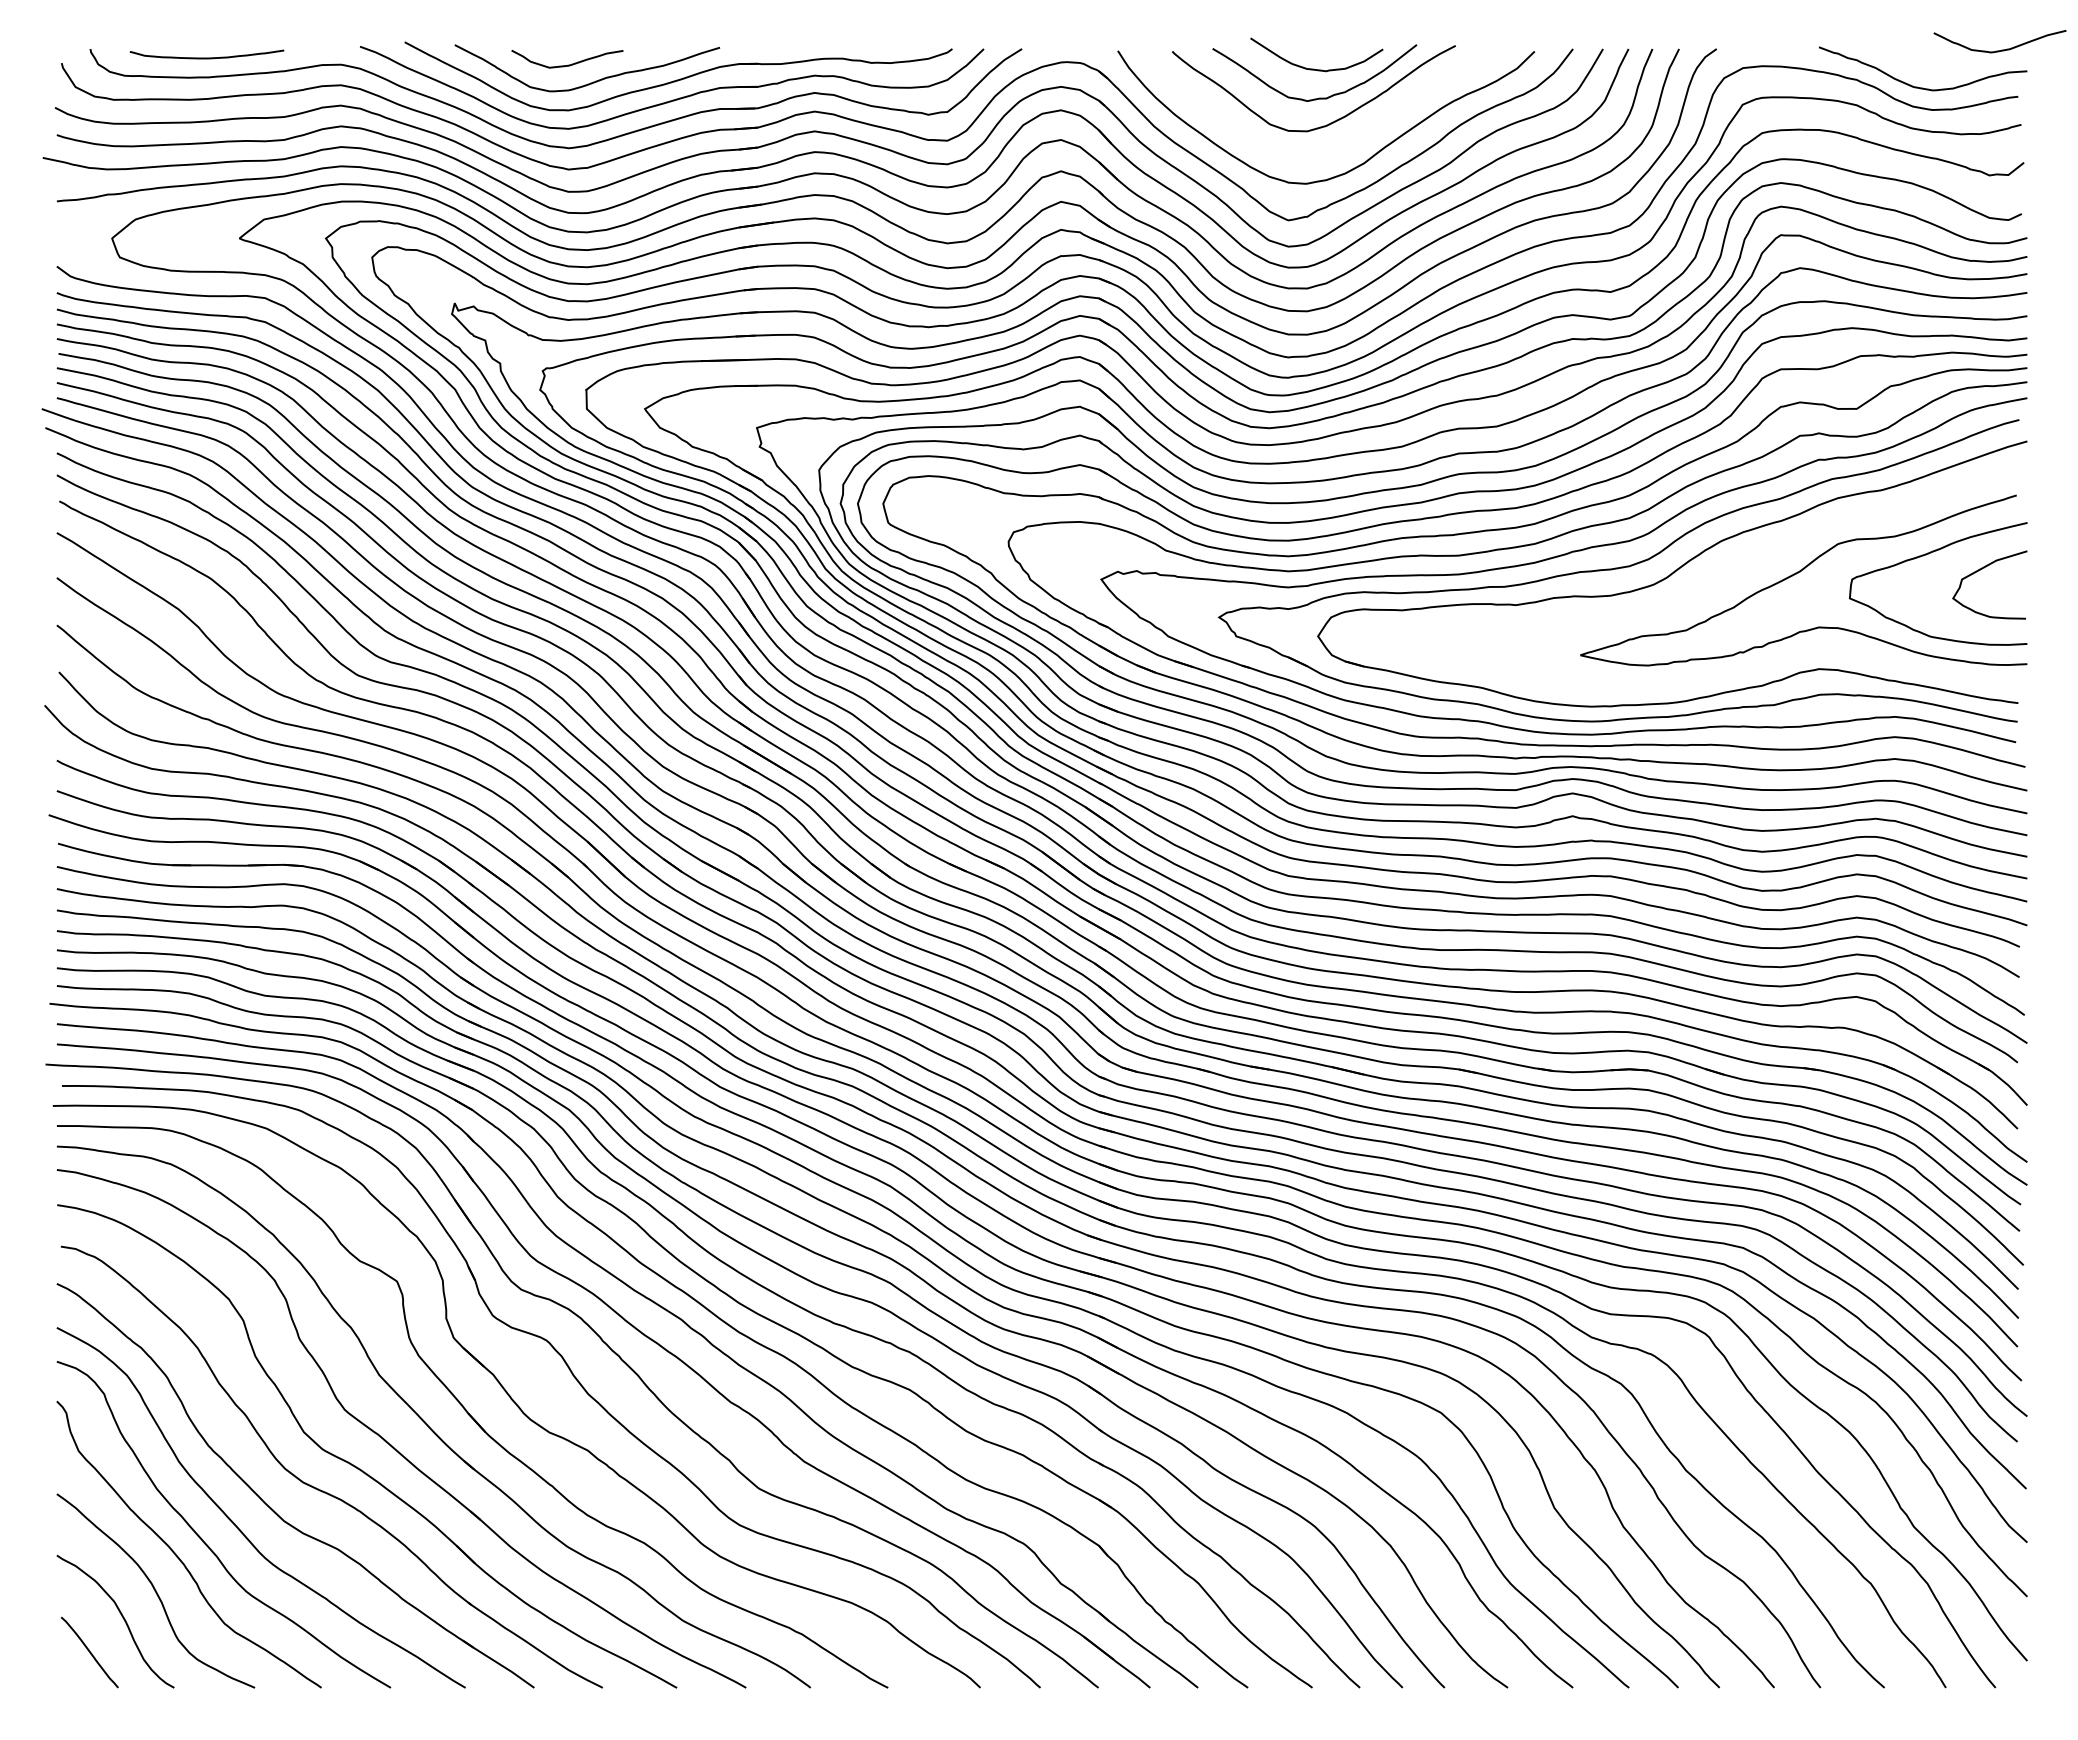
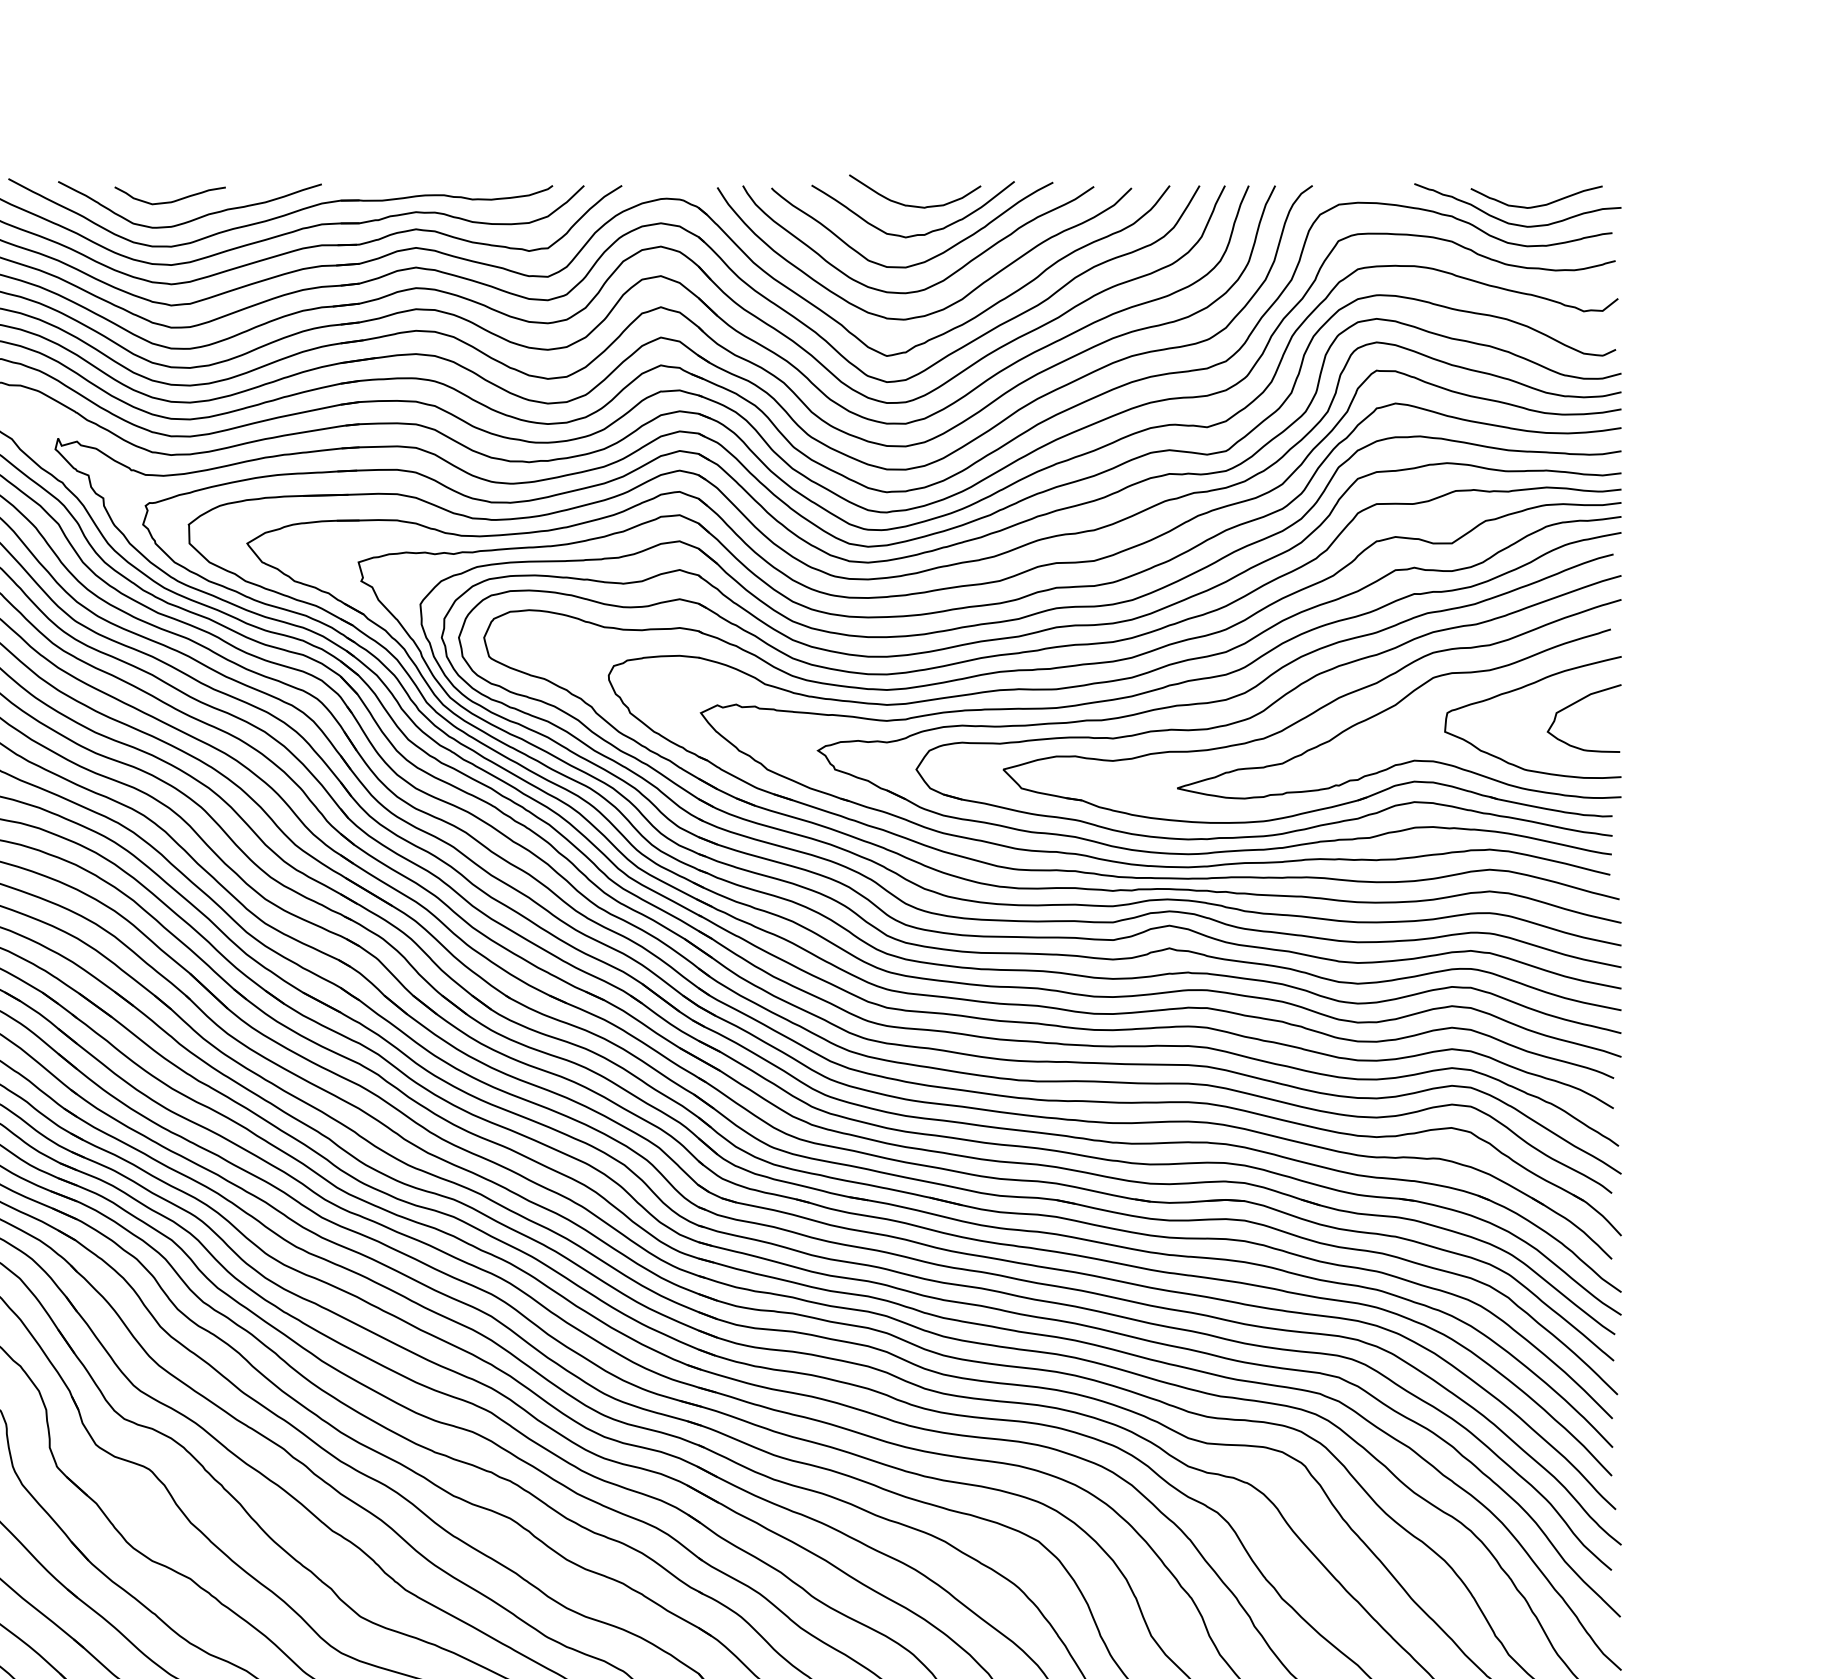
curve: (2001, 49) -> (1538, 205), moved
curve: (1340, 145) -> (938, 281), added
part: (1716, 577) -> (1312, 711), added

